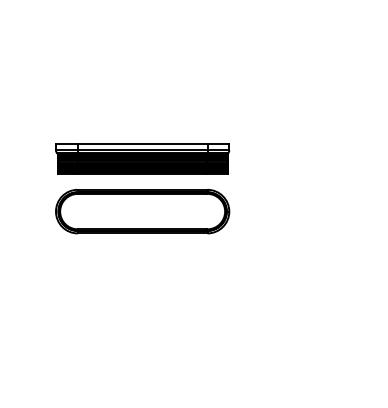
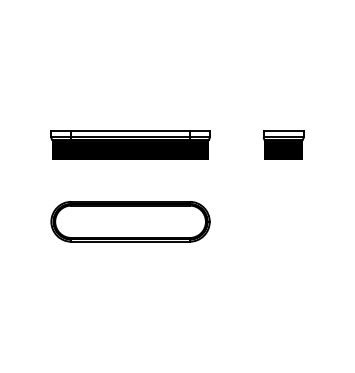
part: (309, 158) -> (283, 144), added
part: (142, 211) -> (130, 221), moved

